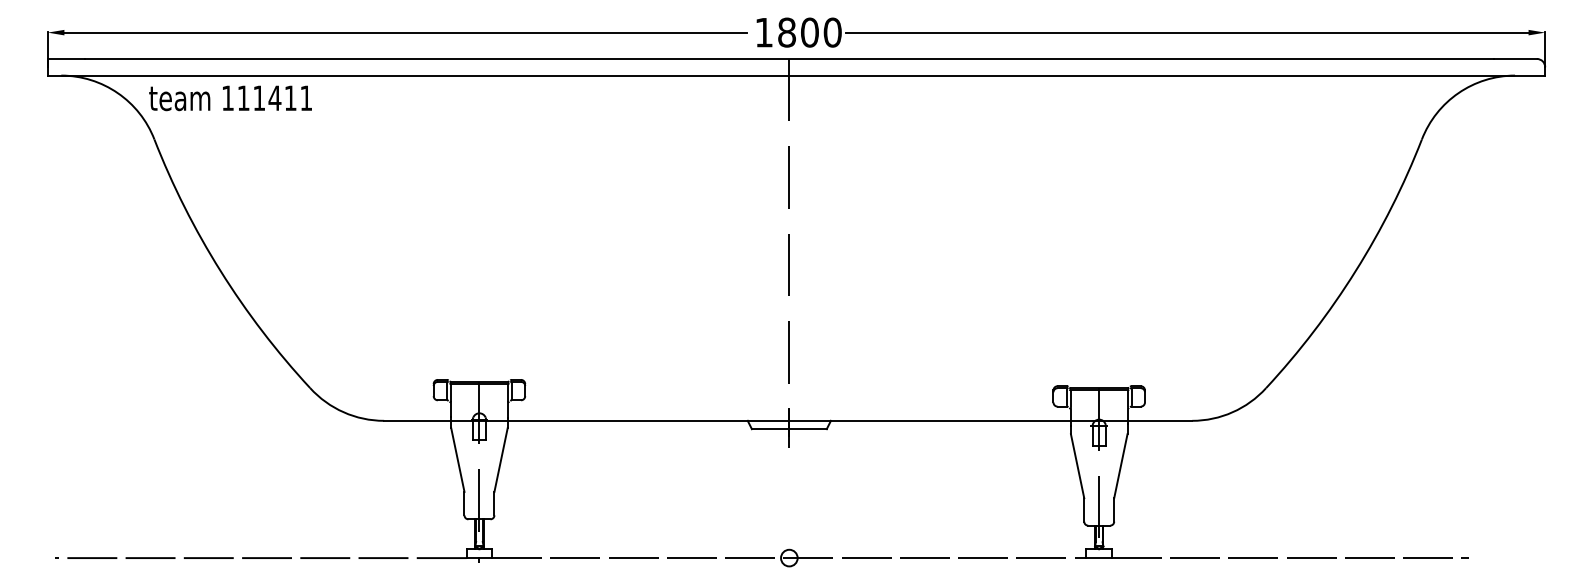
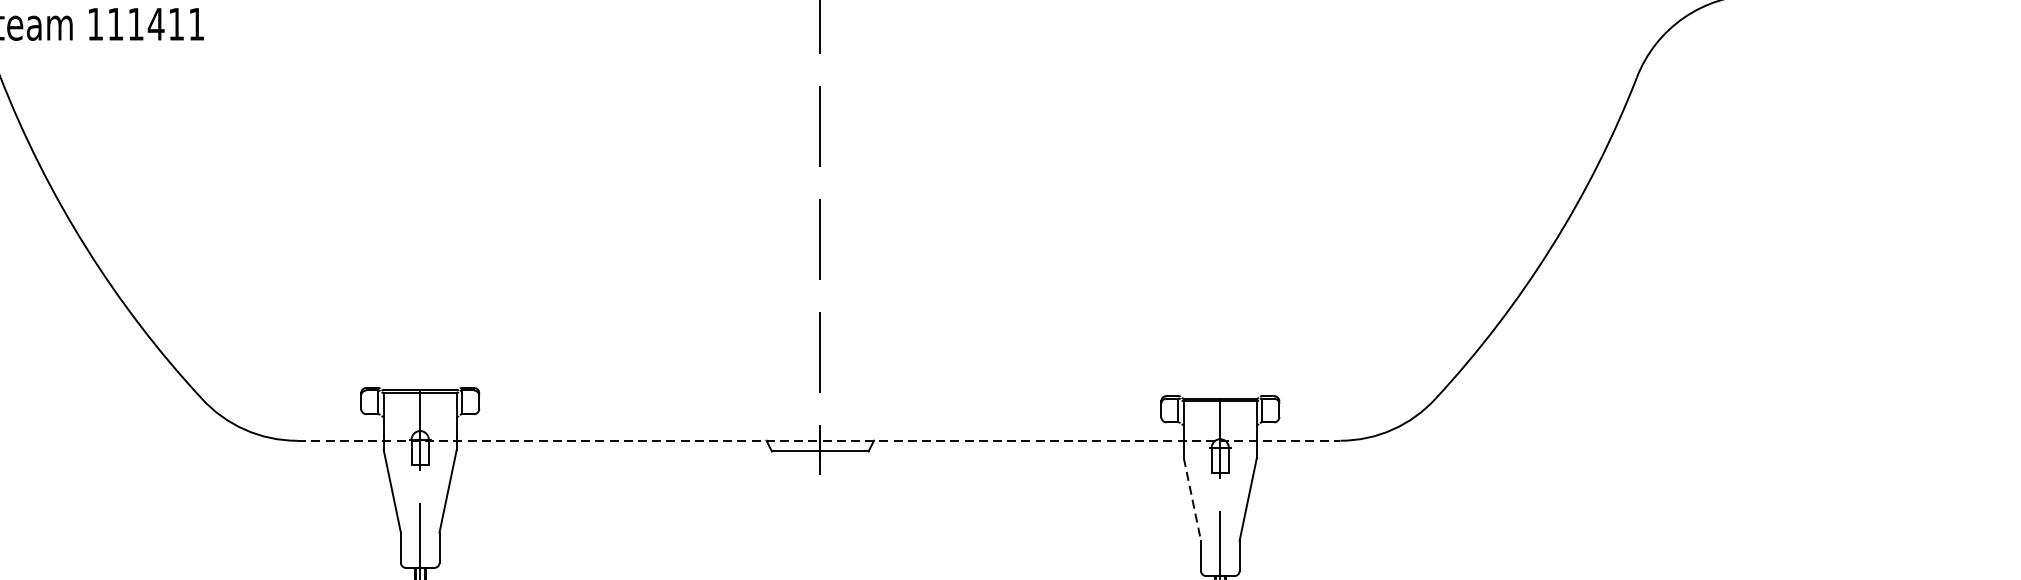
line: (788, 420) -> (819, 440), solid -> dashed
line: (1077, 466) -> (1192, 499), solid -> dashed

